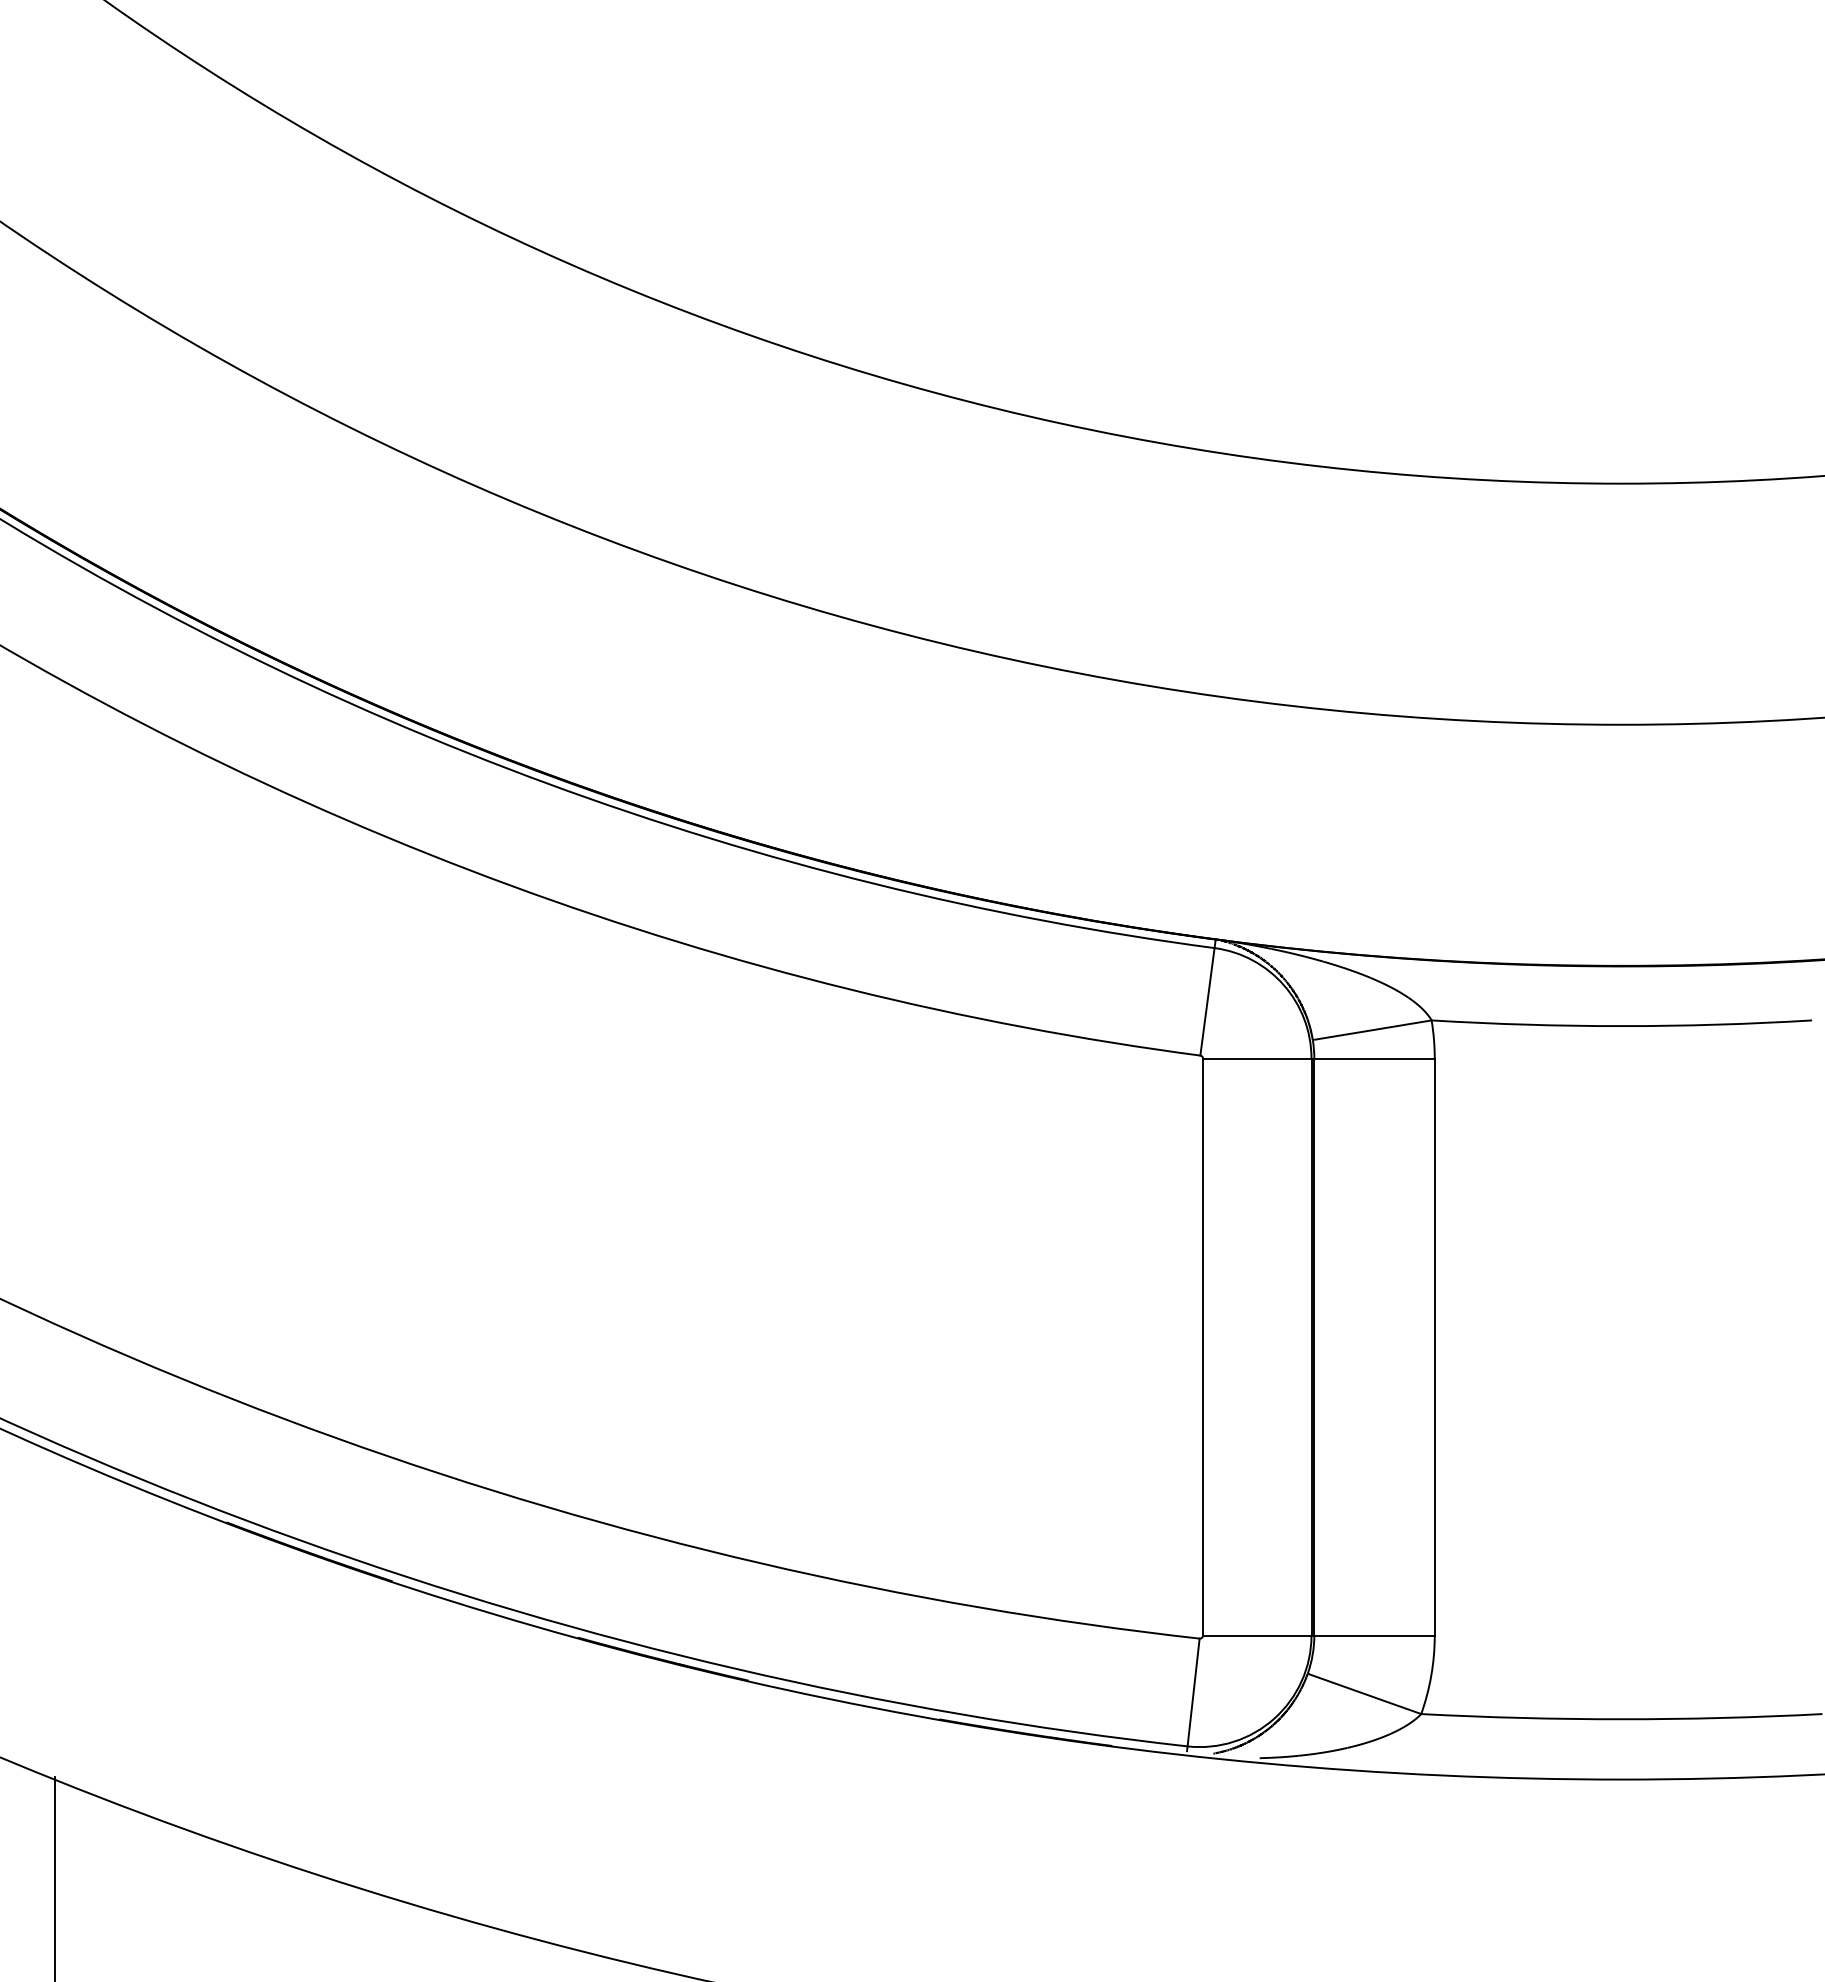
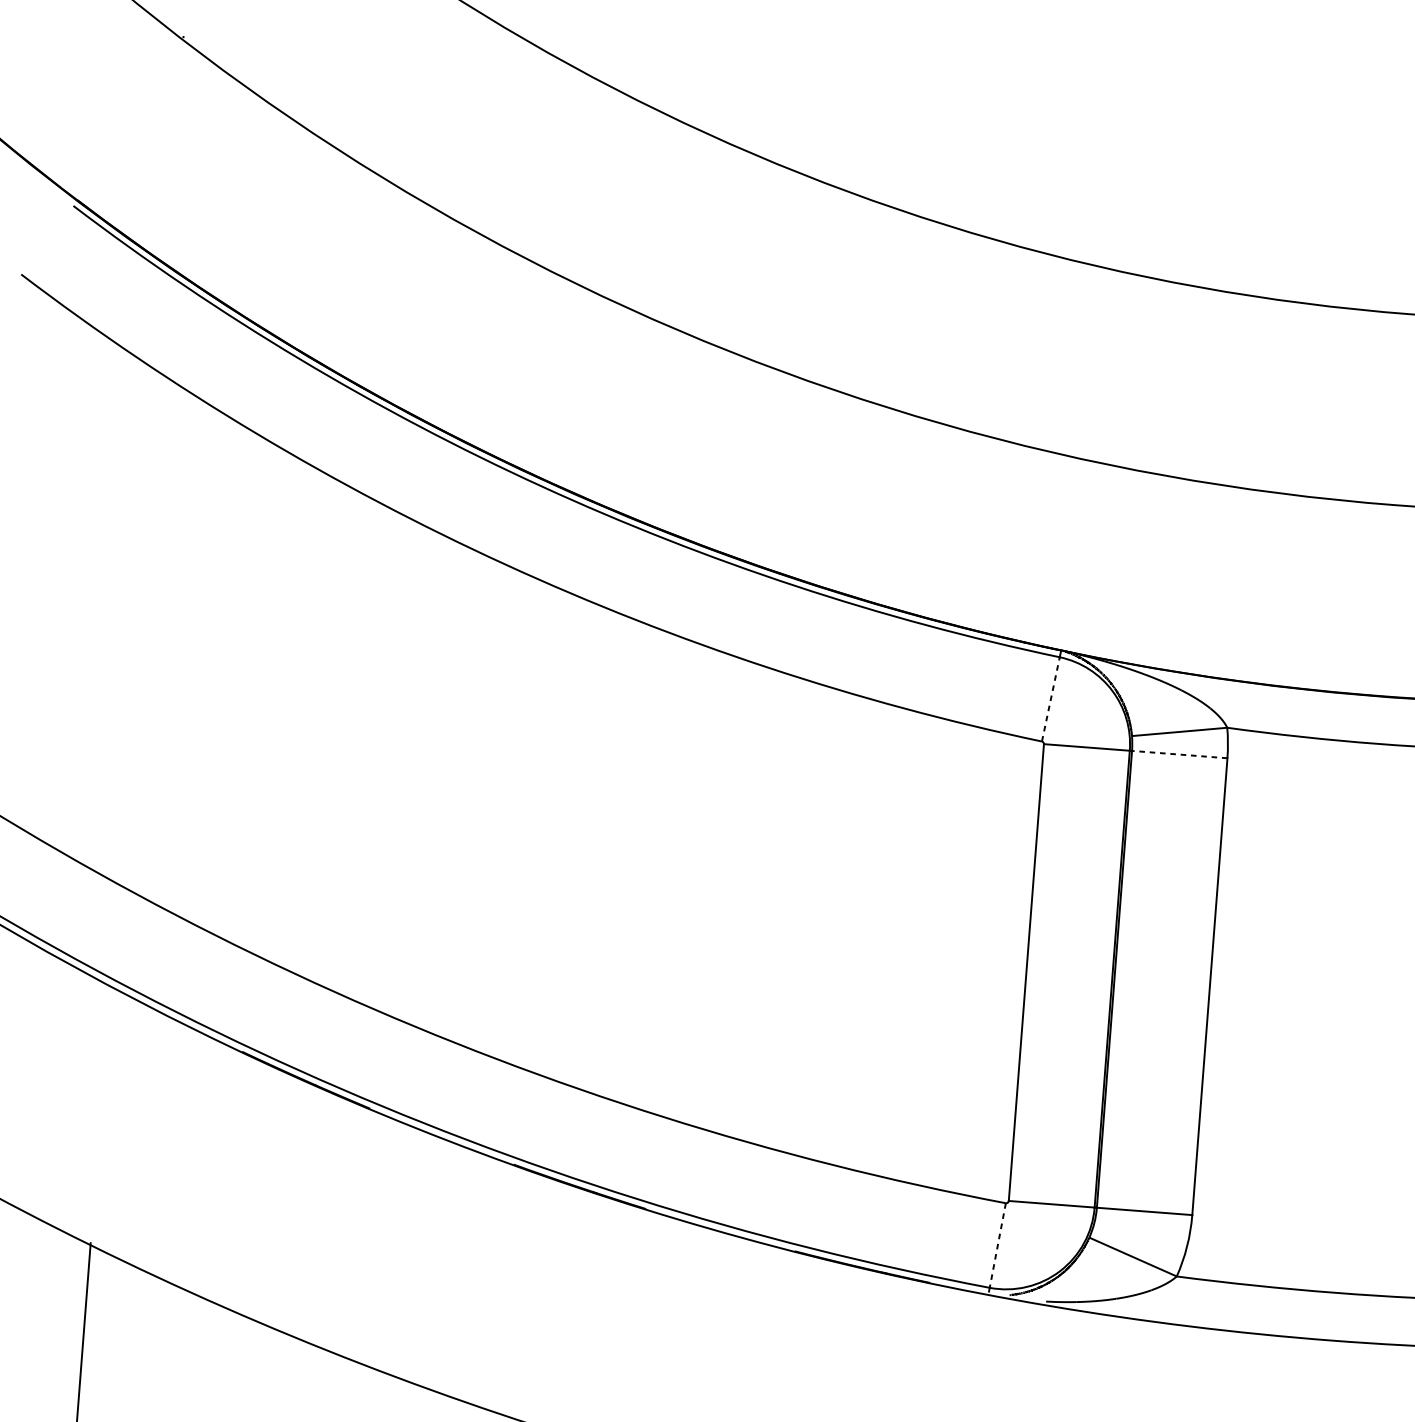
line: (1207, 1001) -> (1050, 699), solid -> dashed
line: (1374, 1058) -> (1179, 754), solid -> dashed
line: (1193, 1693) -> (997, 1246), solid -> dashed

